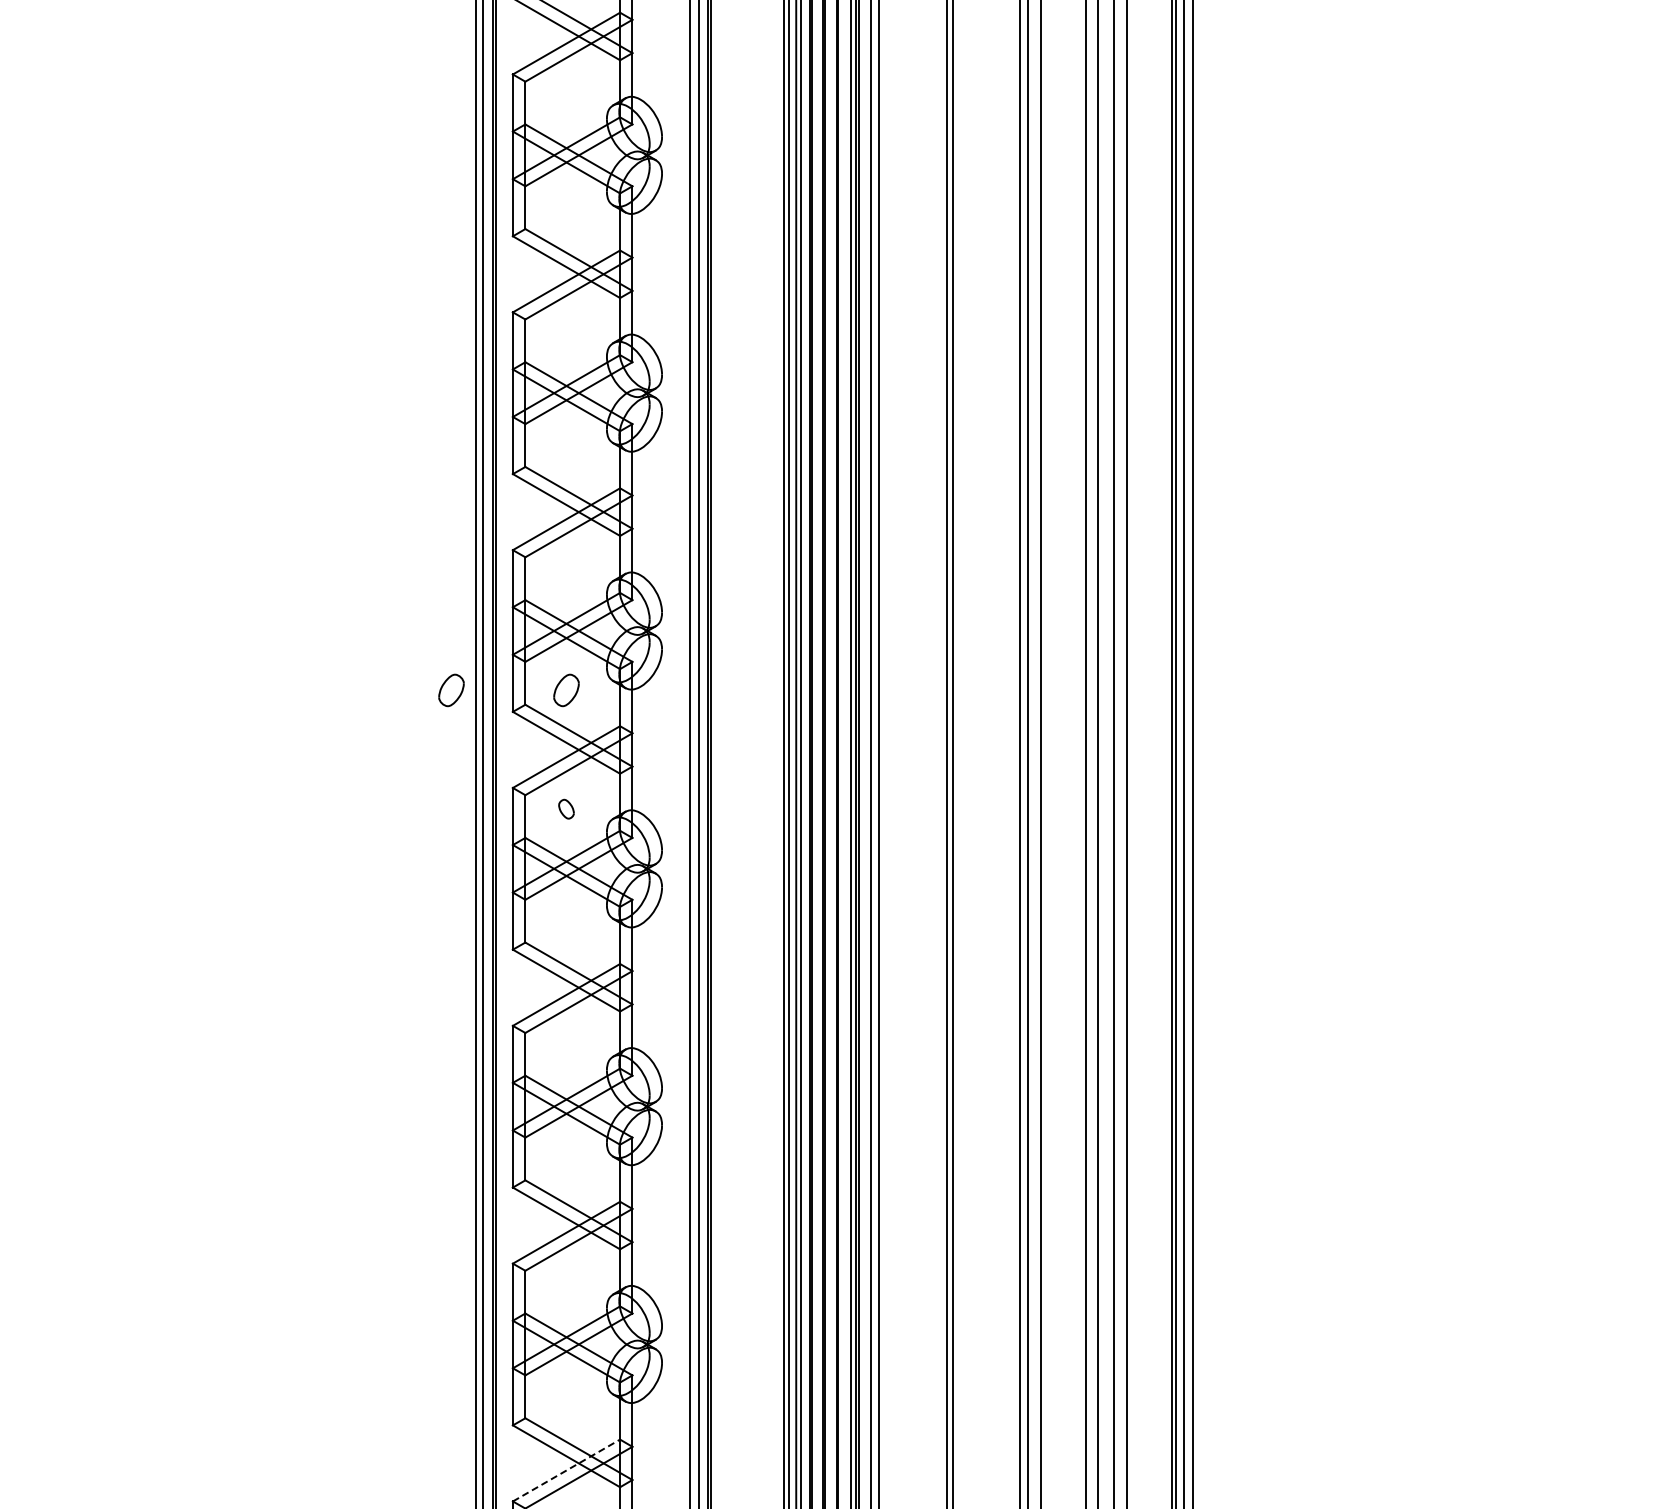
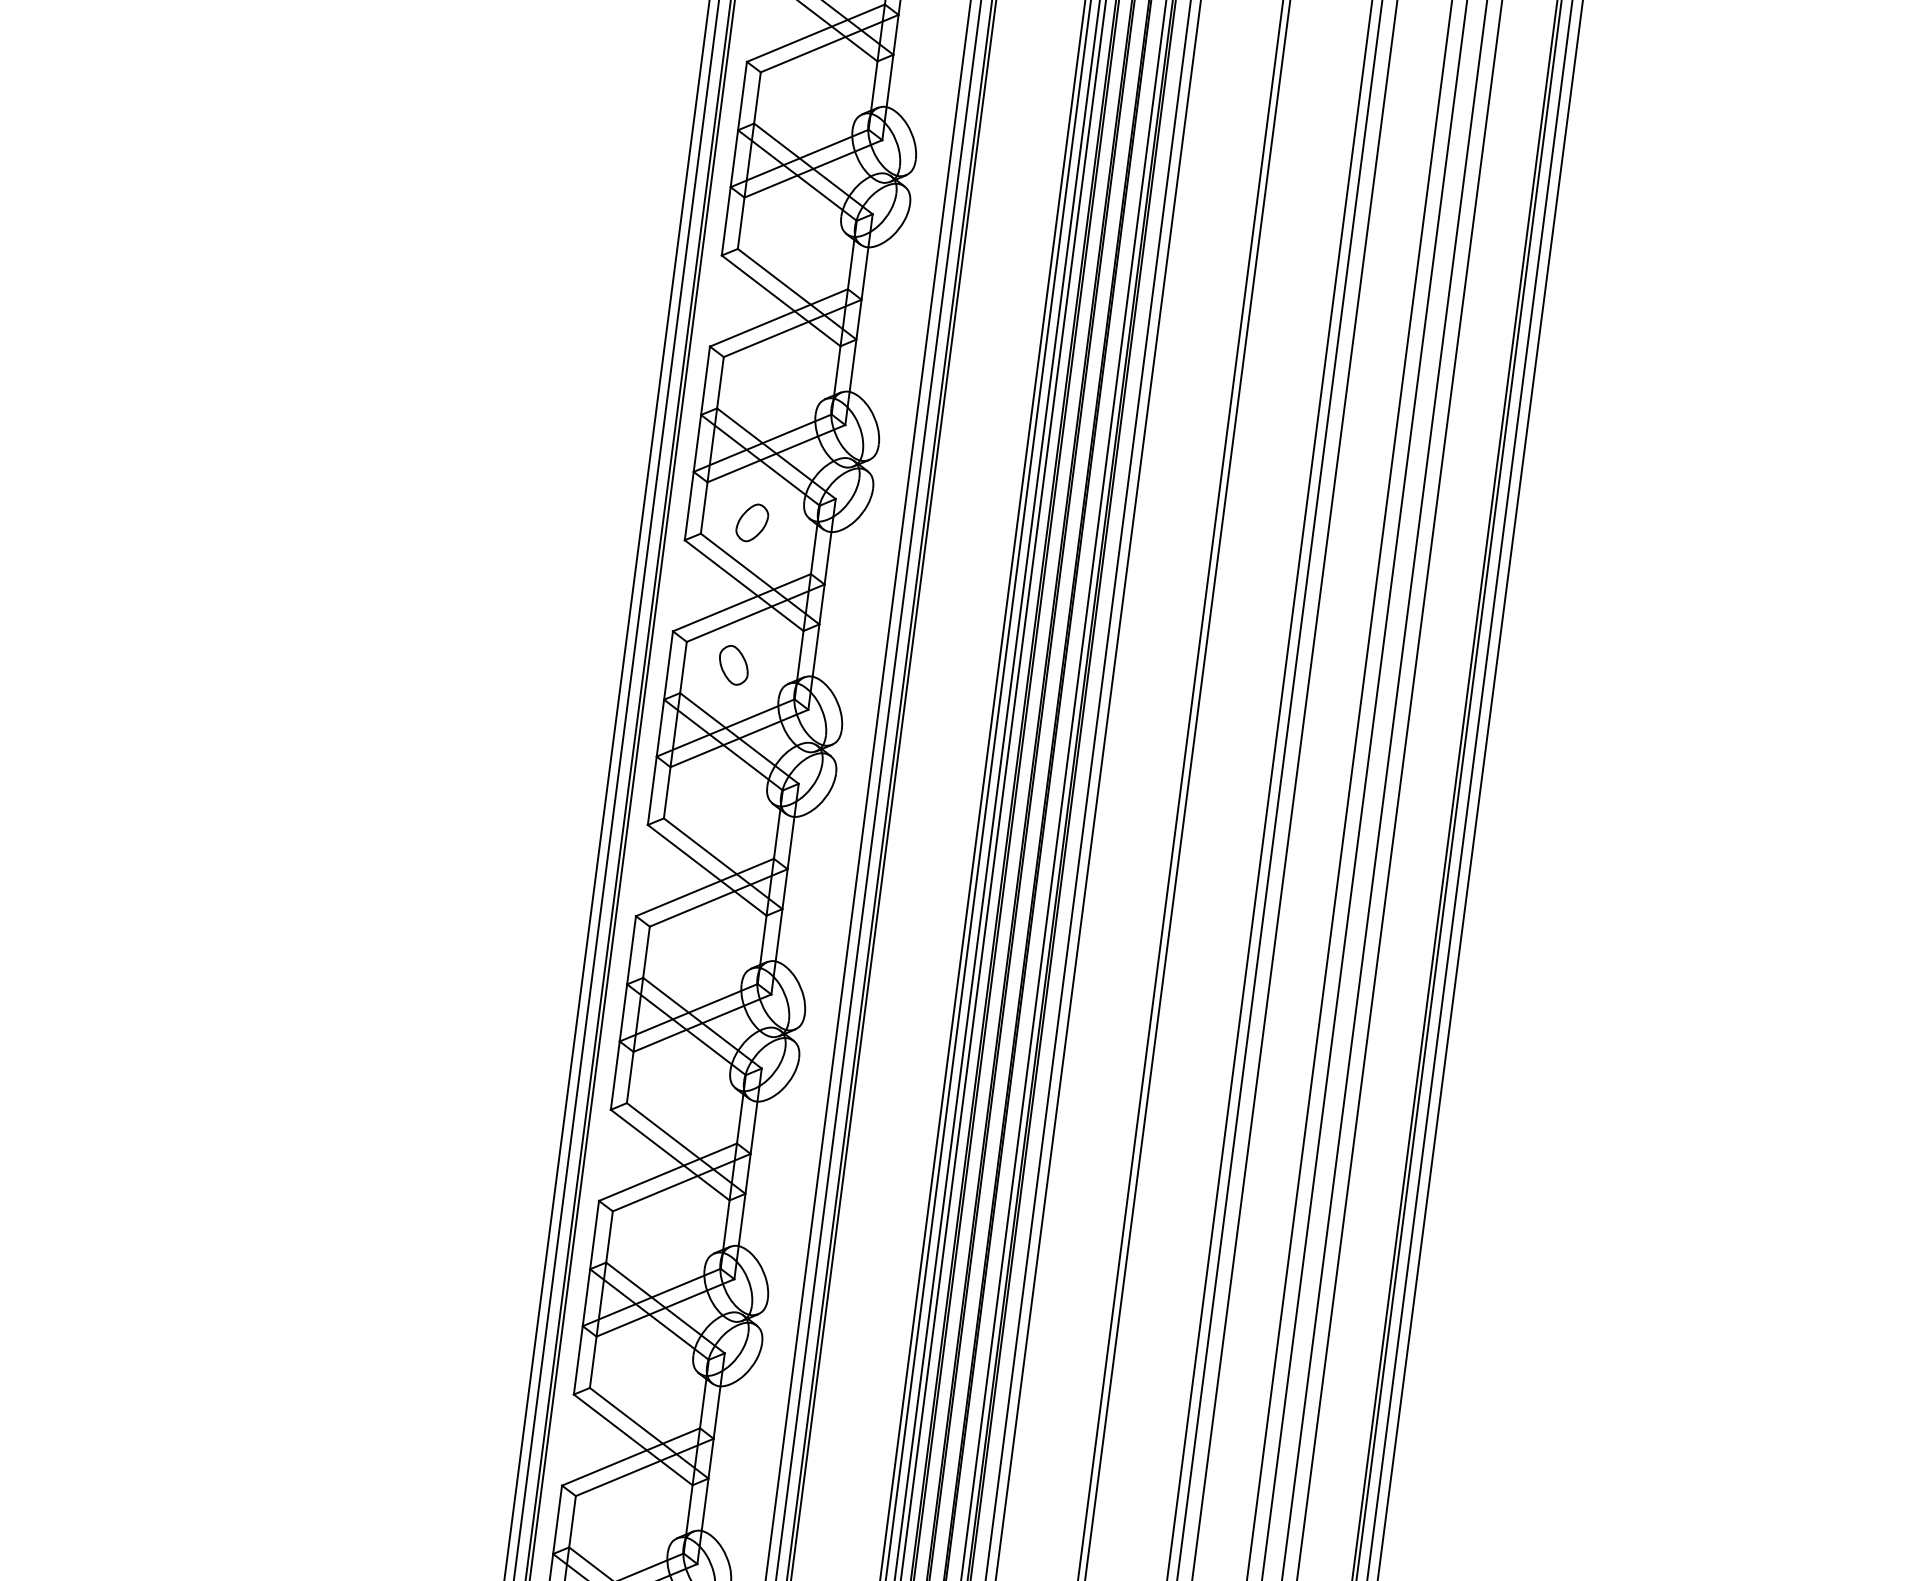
part: (451, 690) -> (614, 505), removed
part: (566, 808) -> (733, 664), size x1.67
line: (566, 1470) -> (631, 1456), dashed -> solid

